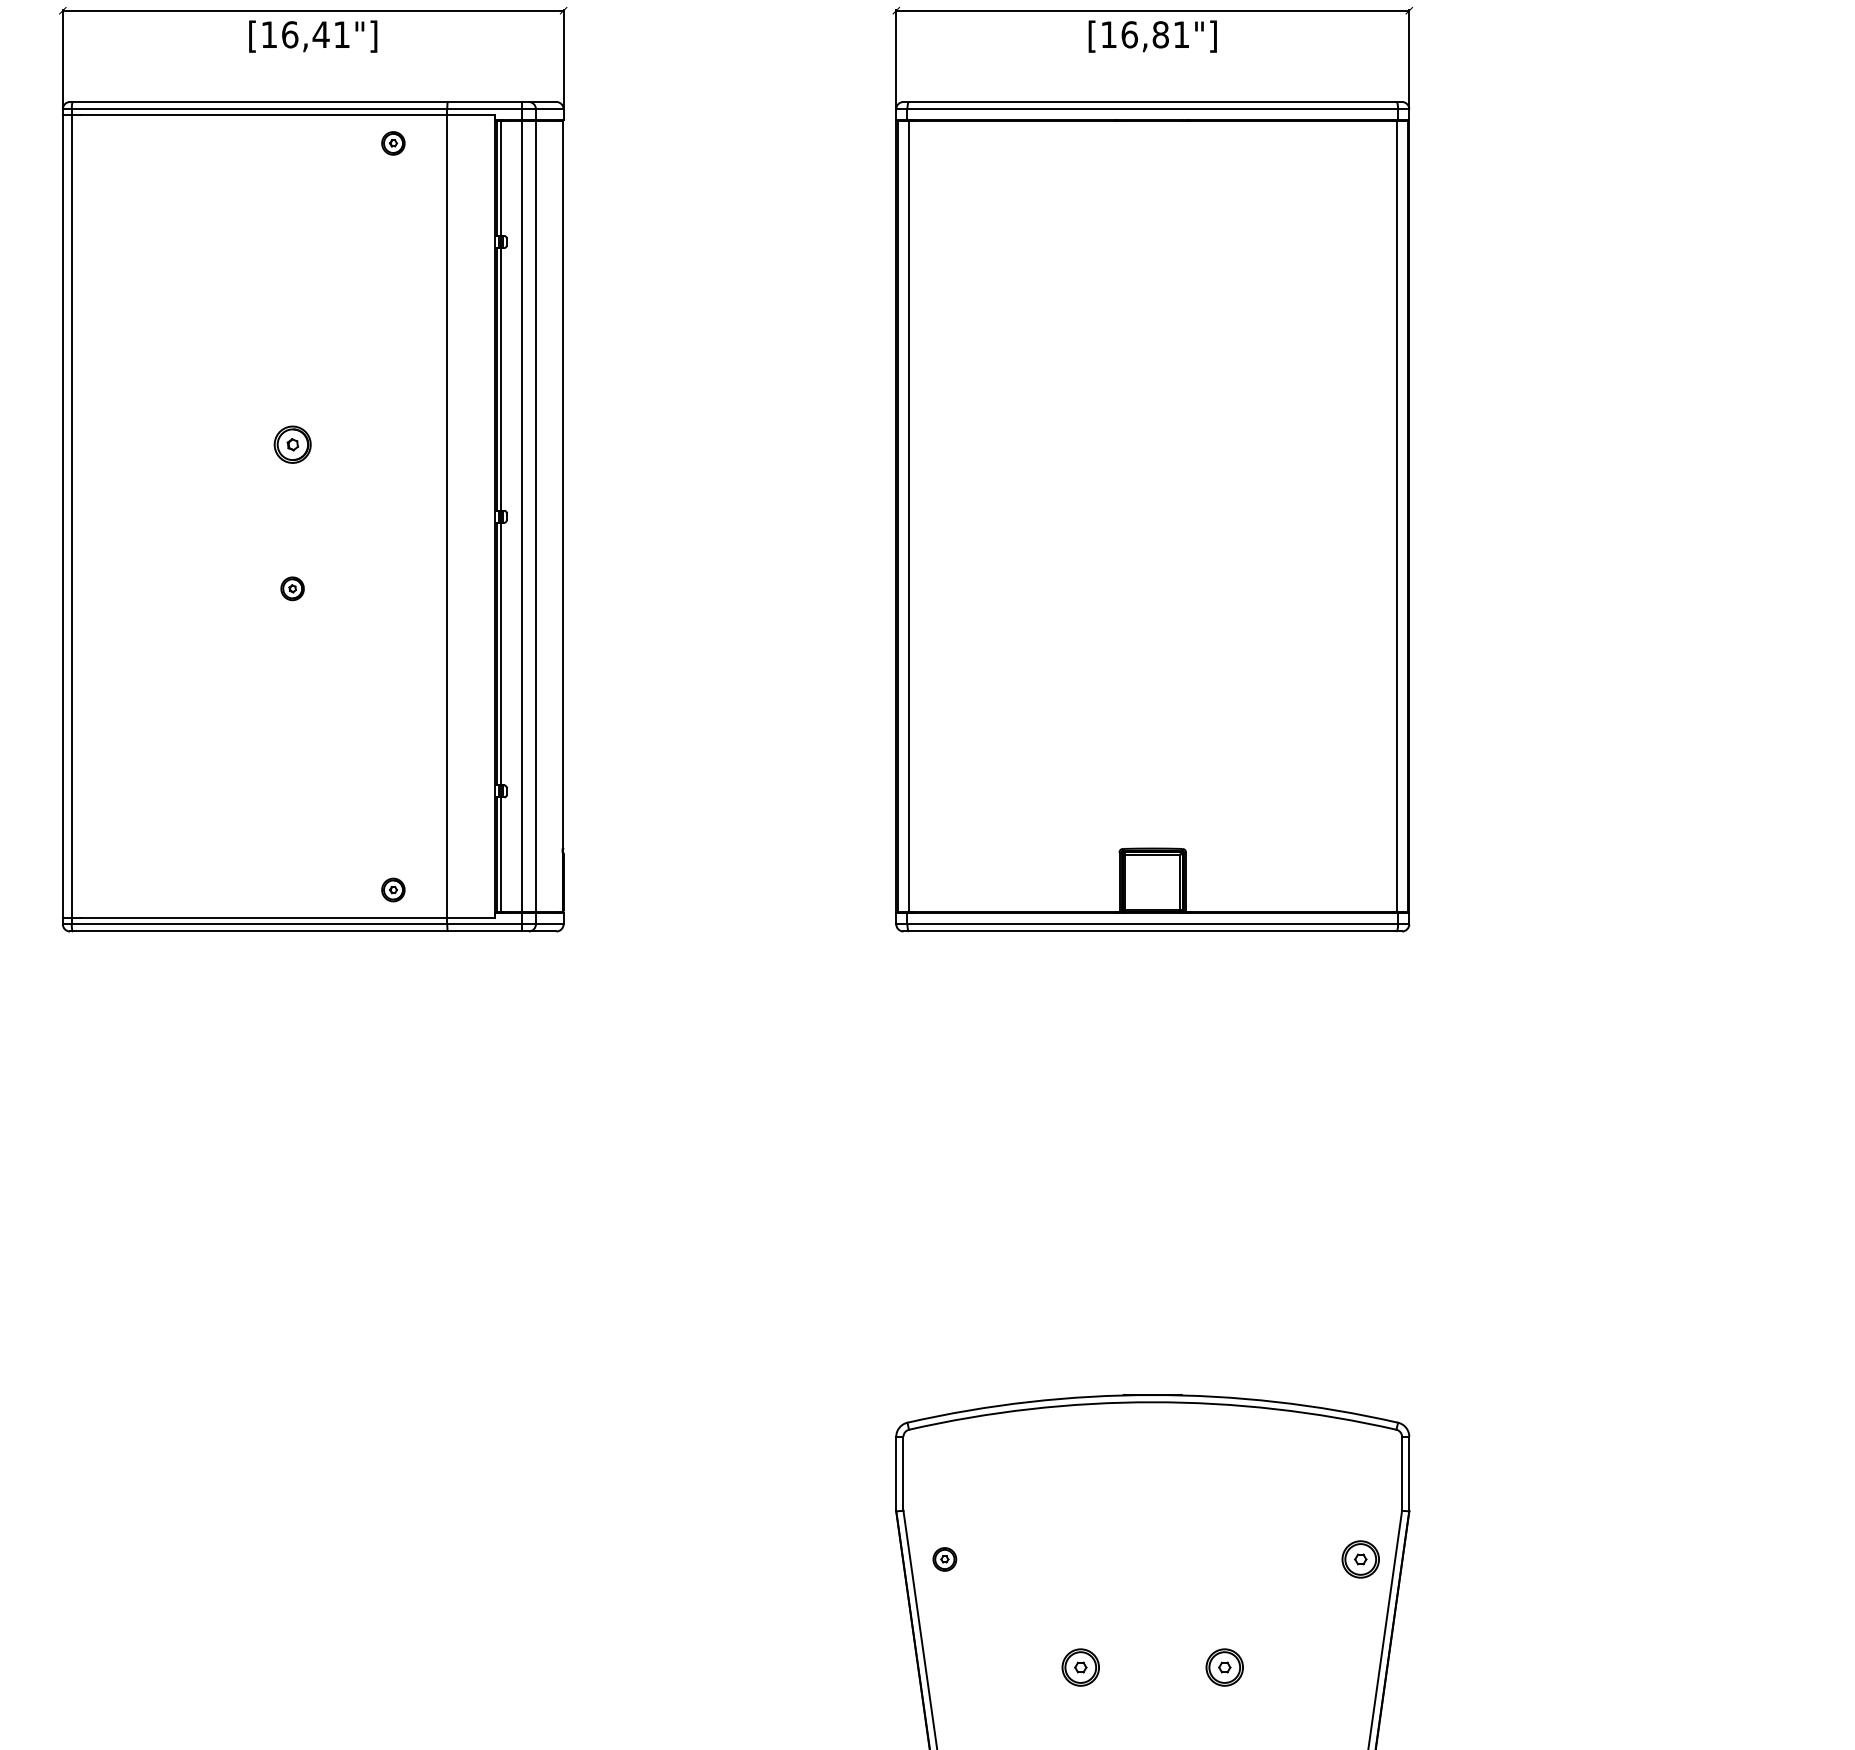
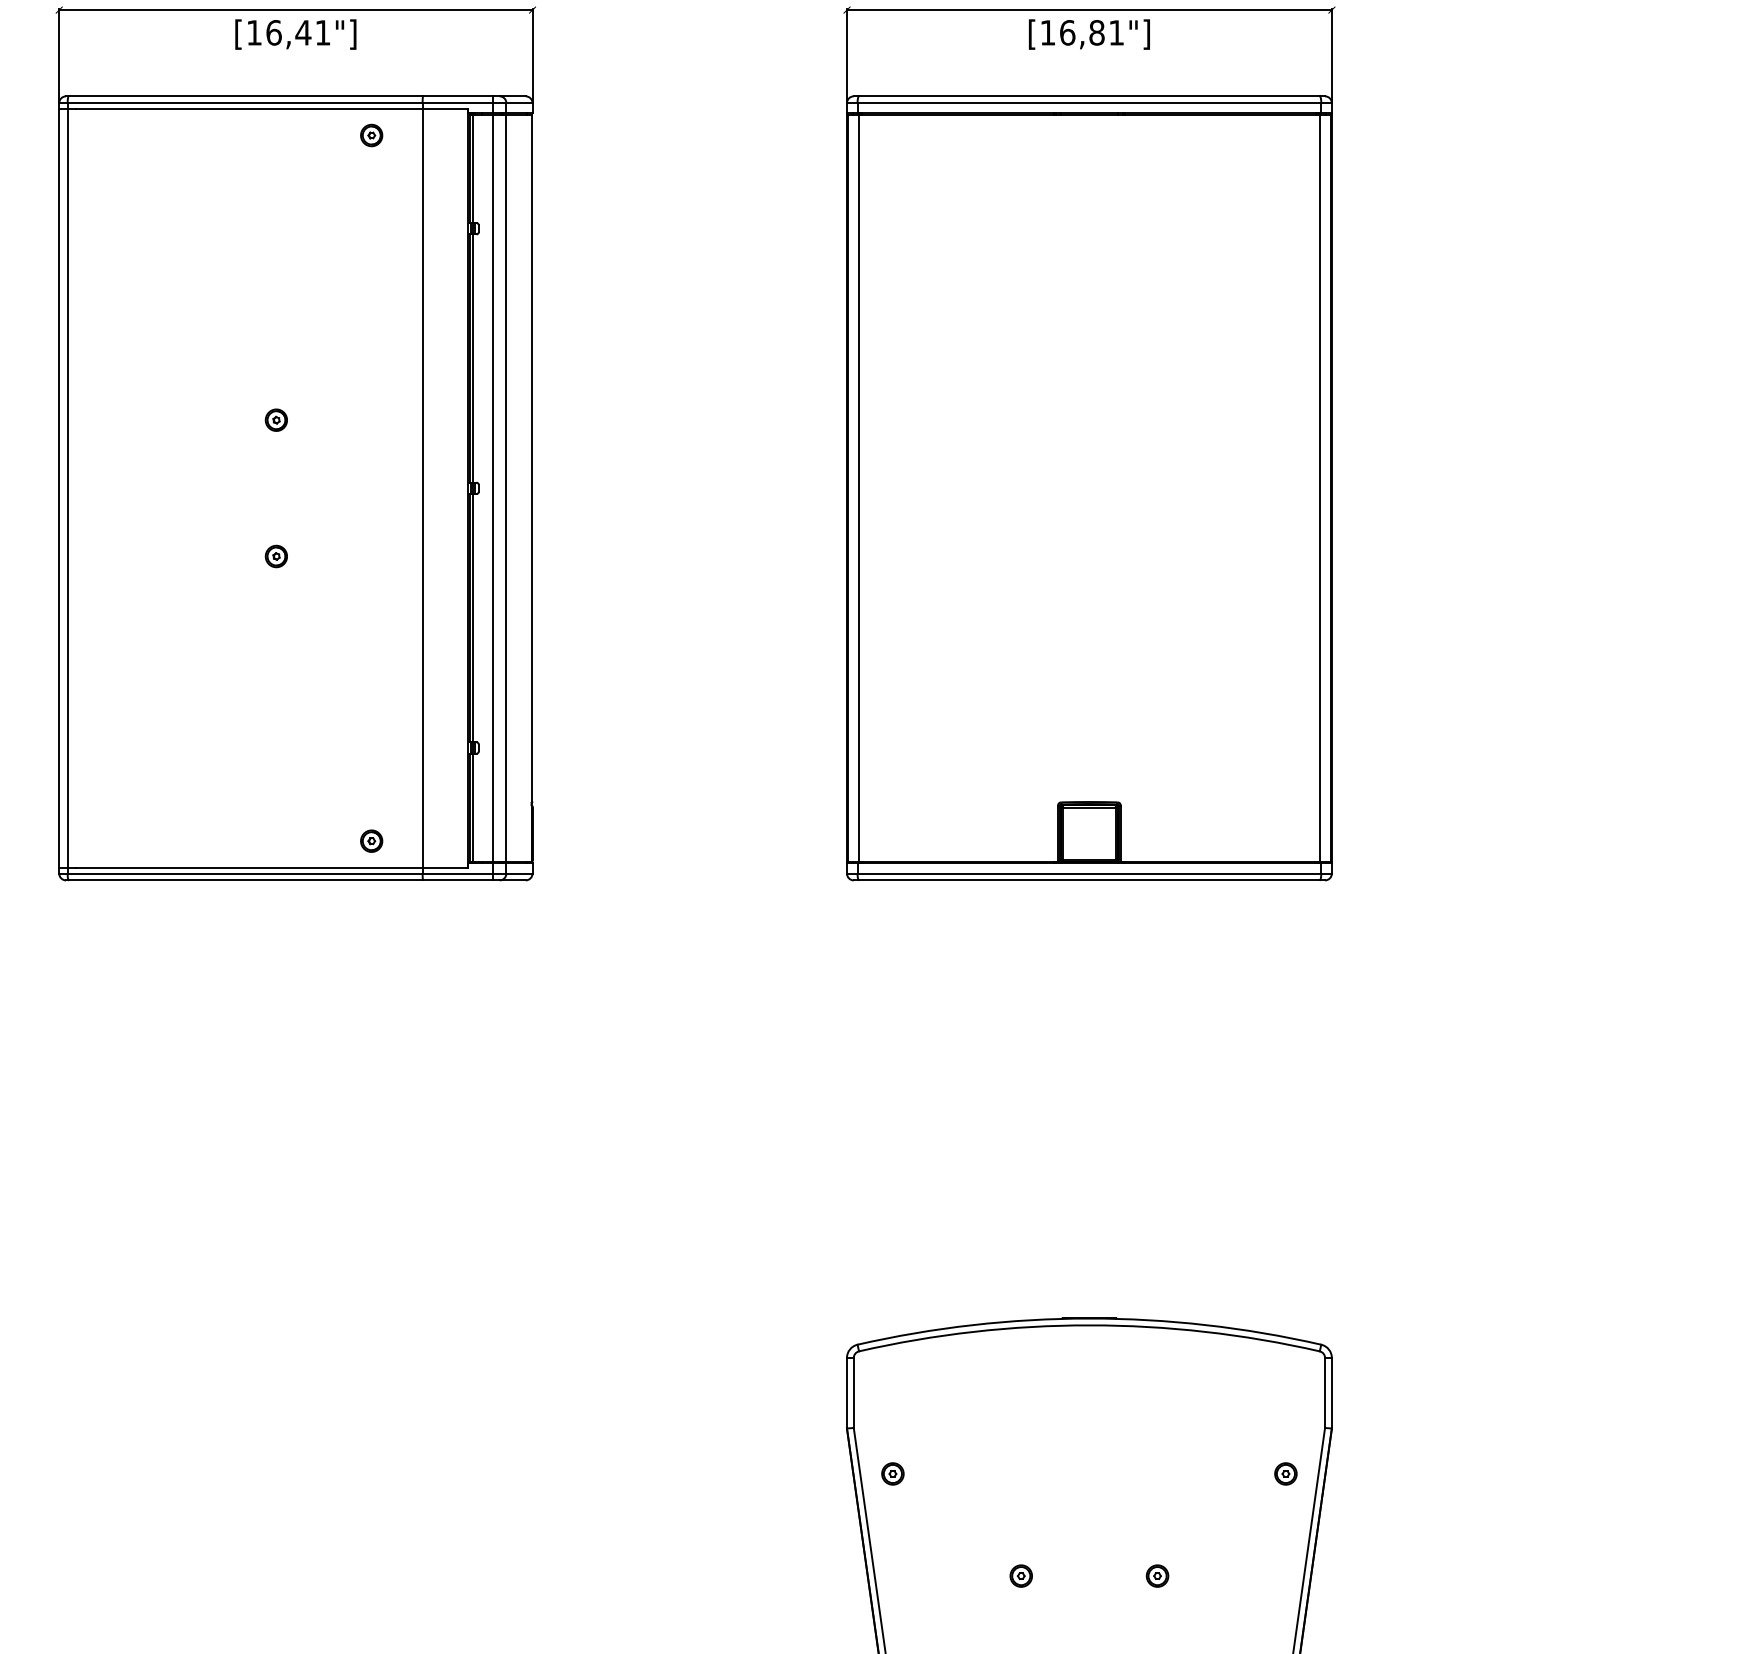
part: (292, 444) -> (276, 420), size x0.62
part: (1360, 1559) -> (1285, 1473), size x0.62
part: (1080, 1667) -> (1021, 1576), size x0.62
part: (1224, 1667) -> (1157, 1576), size x0.62

